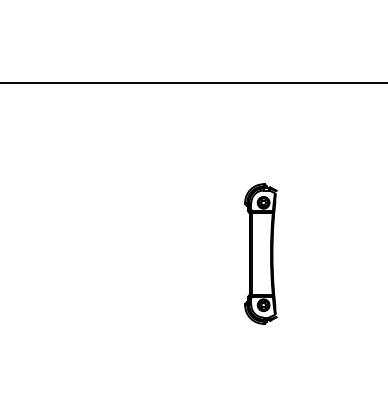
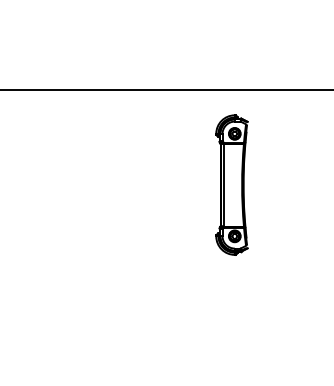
part: (260, 253) -> (231, 184), moved

